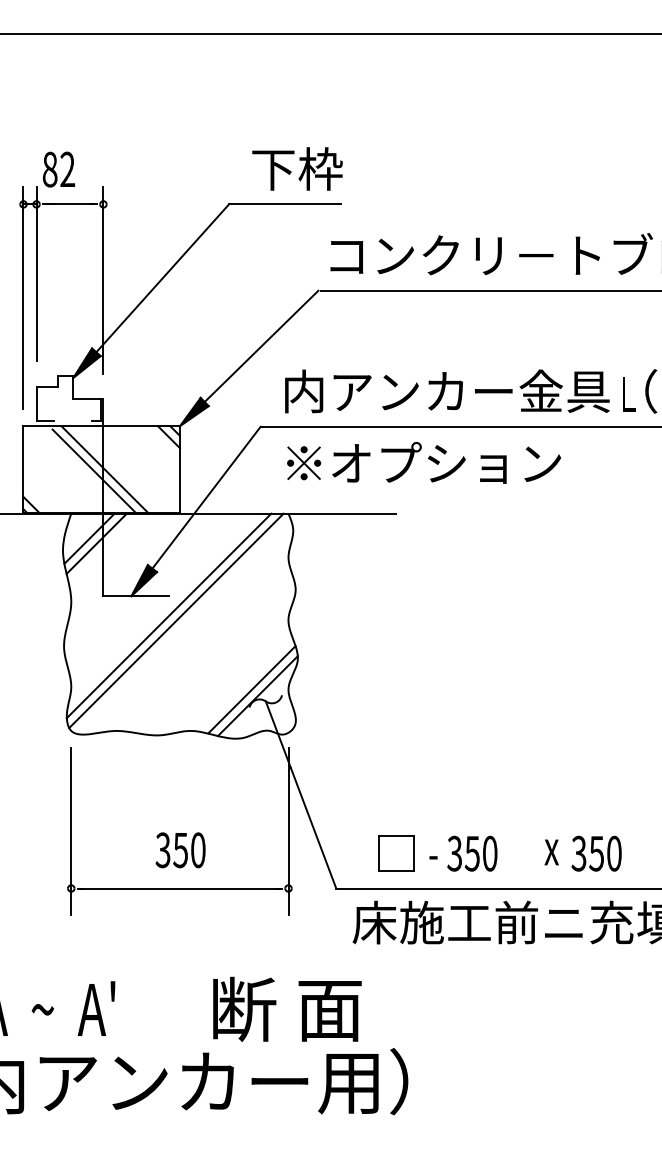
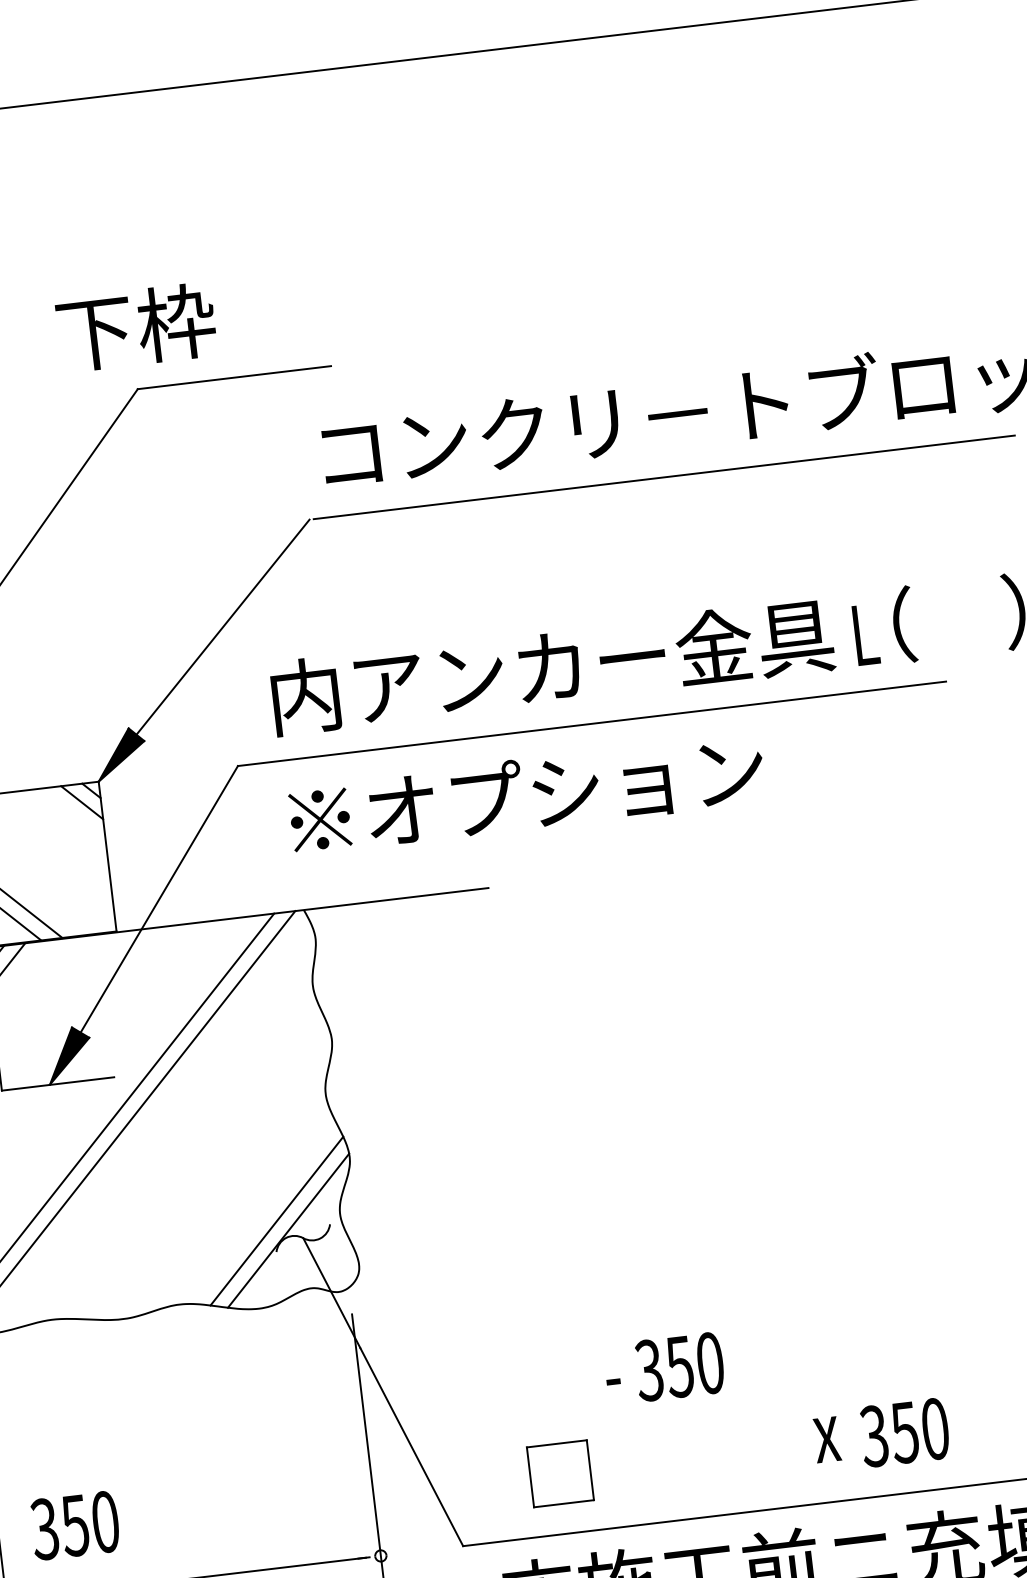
text: (297, 168) -> (136, 326), moved
text: (180, 850) -> (74, 1526), moved
text: (463, 853) -> (664, 1368), moved

